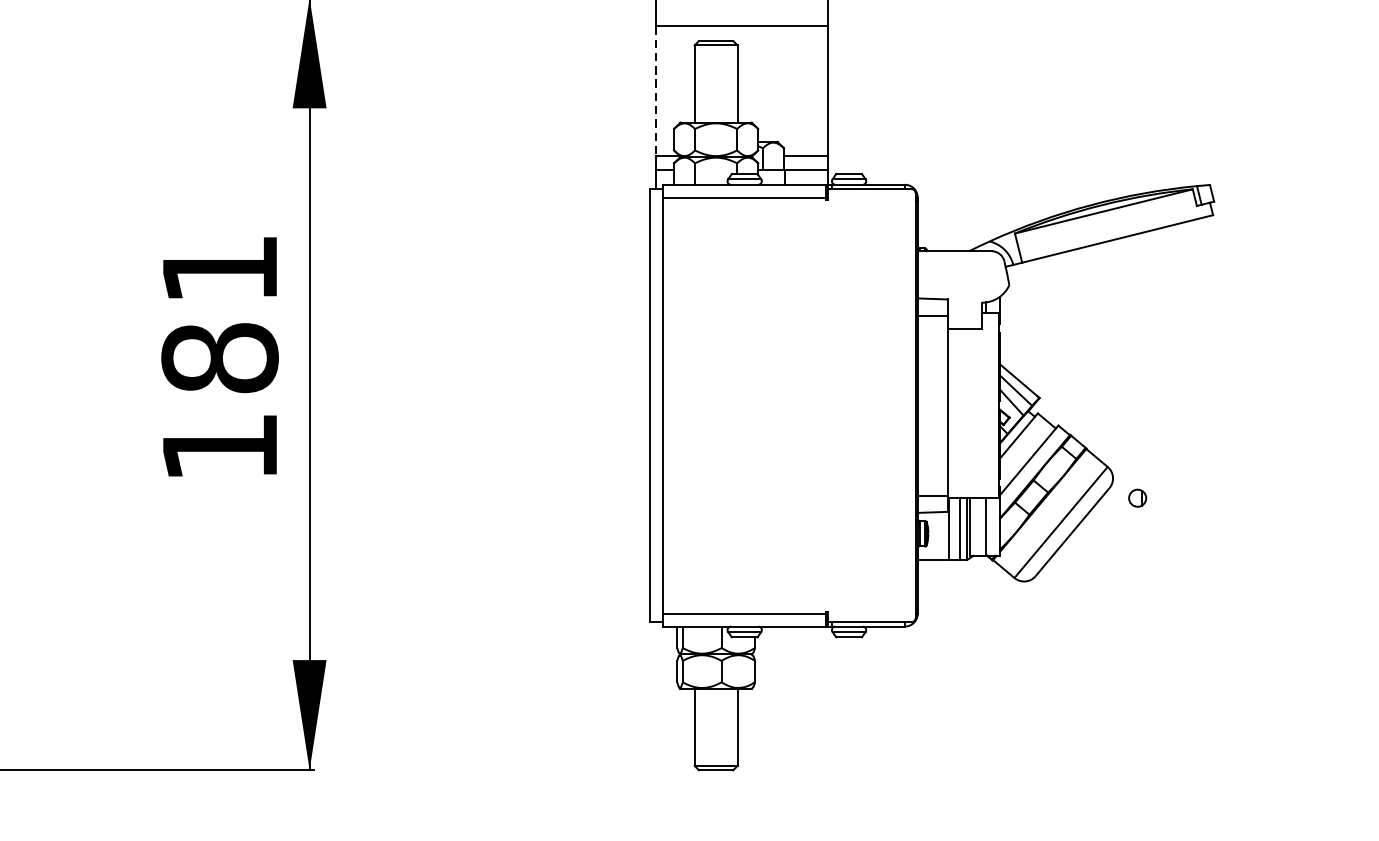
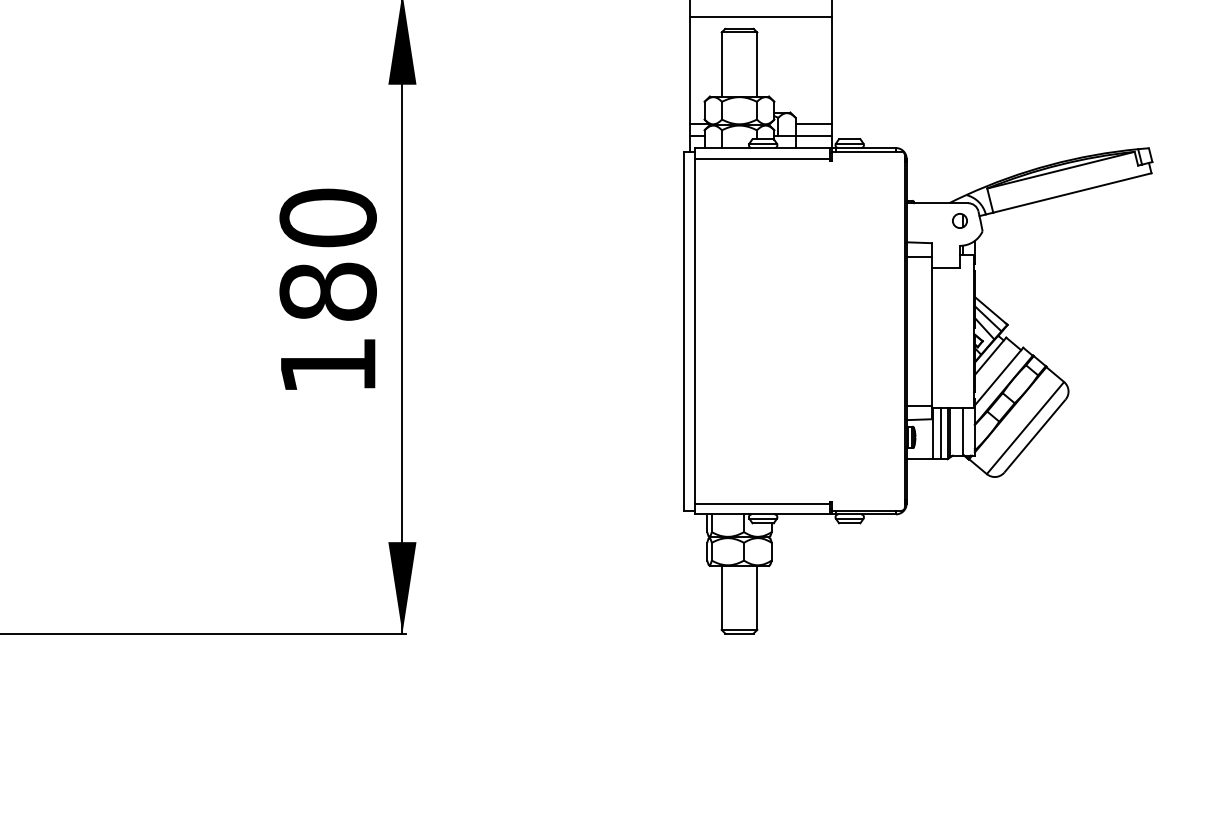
line: (655, 91) -> (689, 70), dashed -> solid
text: (219, 268) -> (327, 217), 181 -> 180
part: (1137, 497) -> (959, 220), moved

